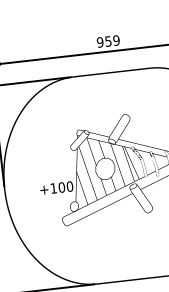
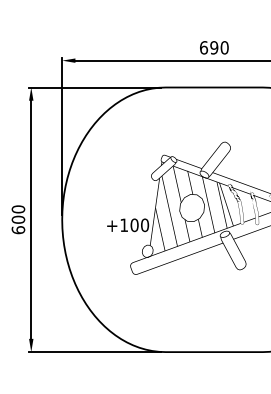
text: (107, 41) -> (213, 47), 959 -> 690

